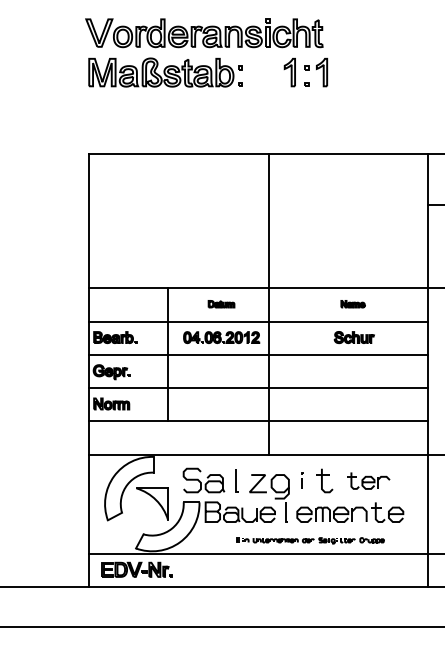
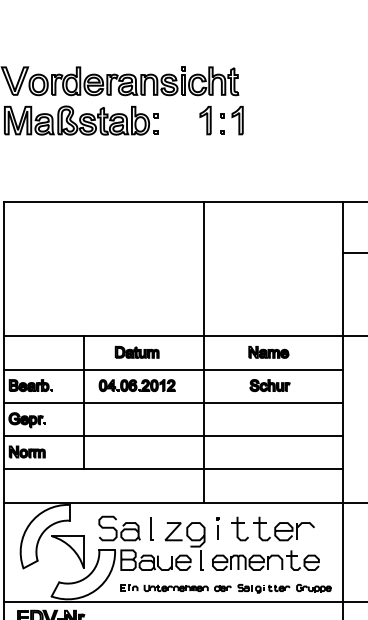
part: (221, 303) -> (137, 351), size x1.67
line: (269, 303) -> (204, 351), moved
part: (352, 303) -> (268, 351), size x1.67
part: (301, 480) -> (217, 528), size x1.43
part: (368, 480) -> (284, 528), size x1.43
part: (310, 540) -> (226, 588), size x1.43

